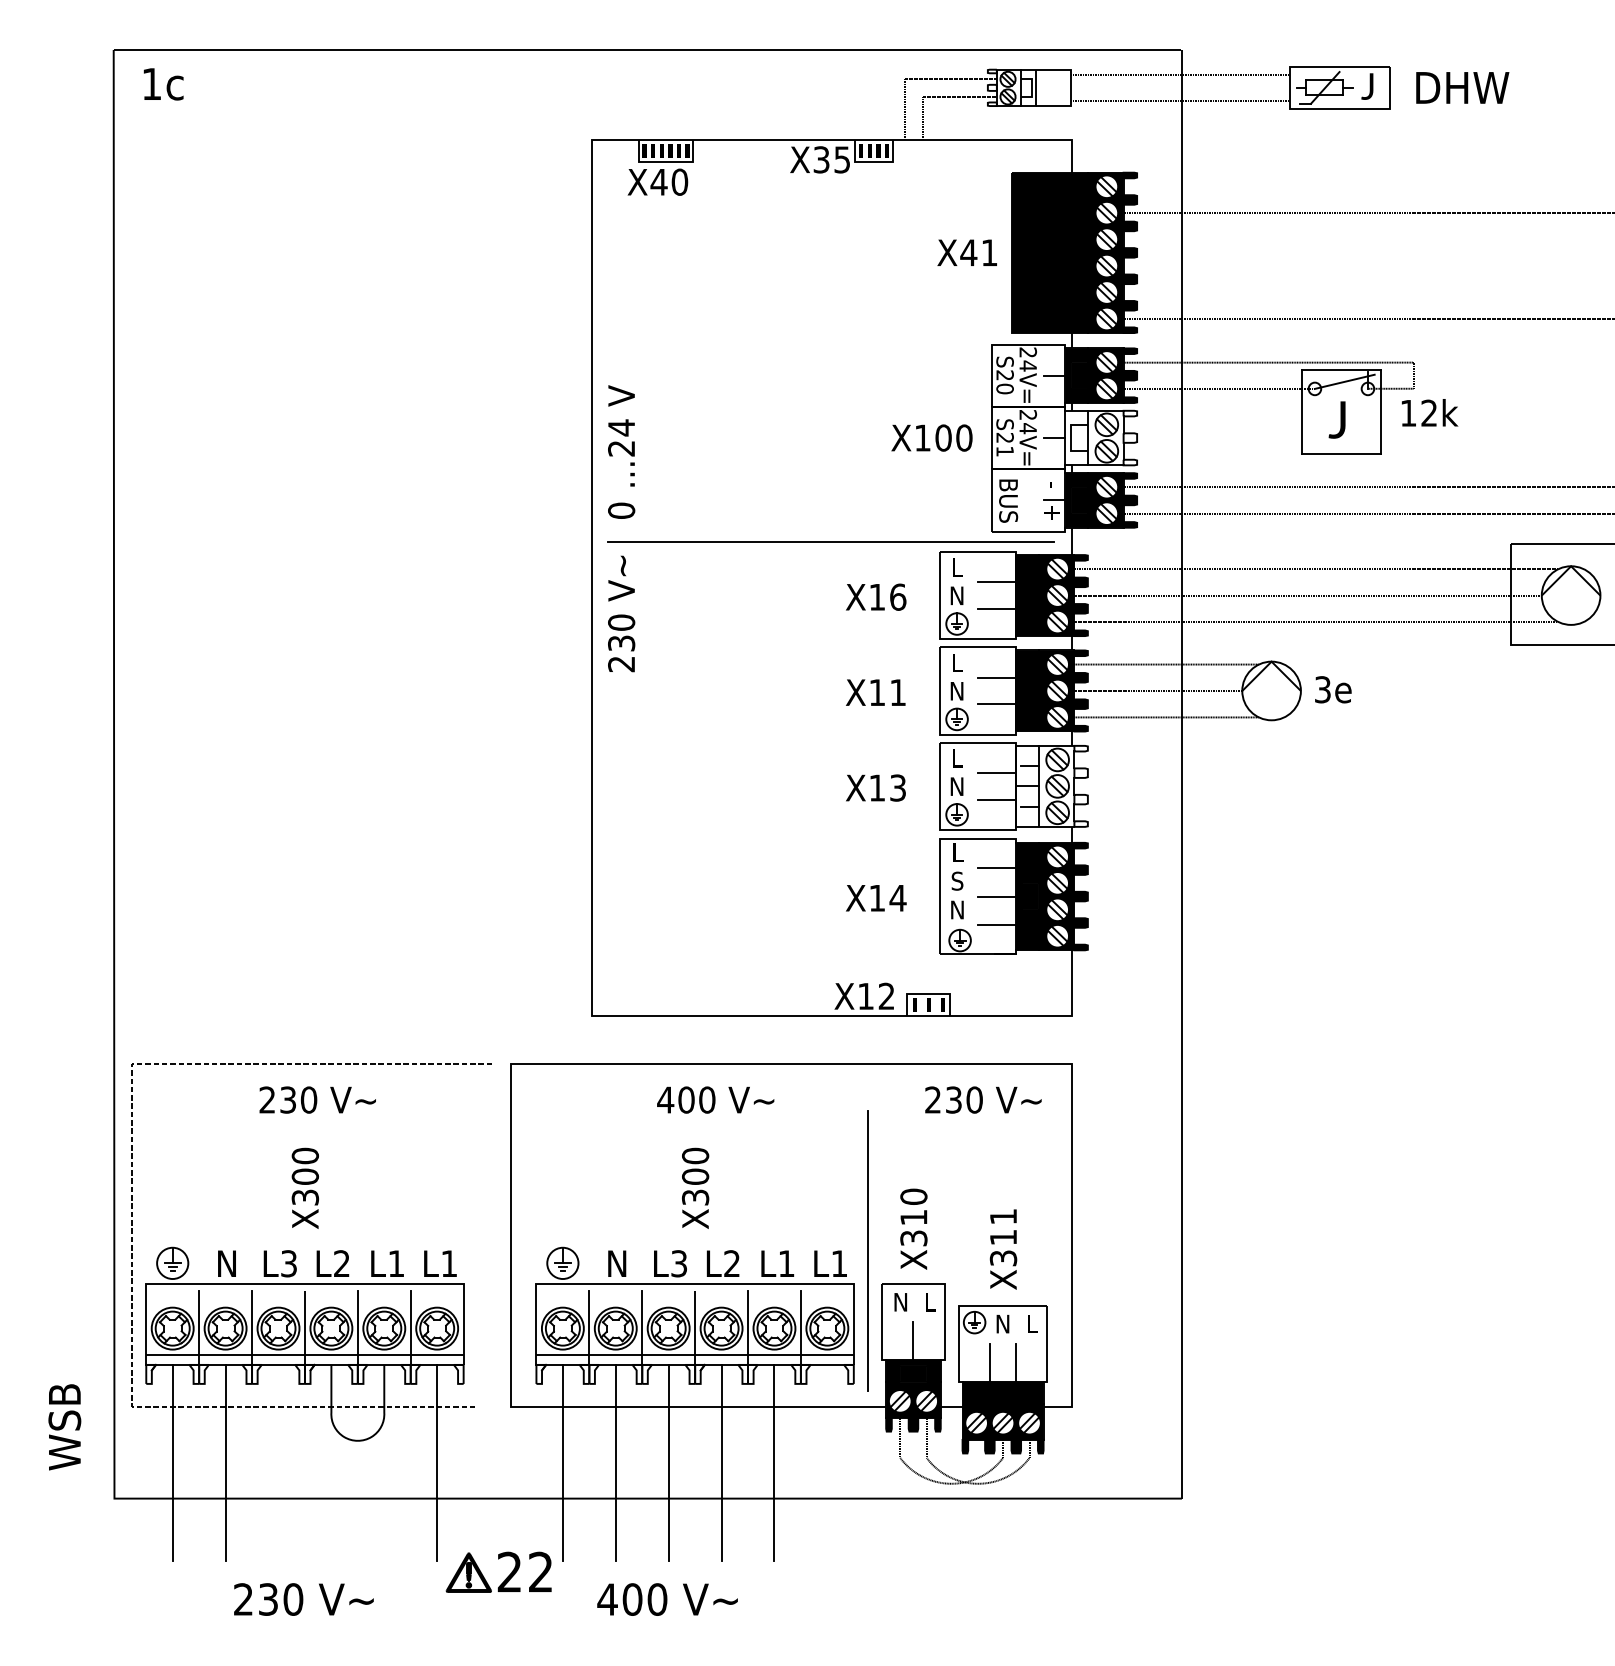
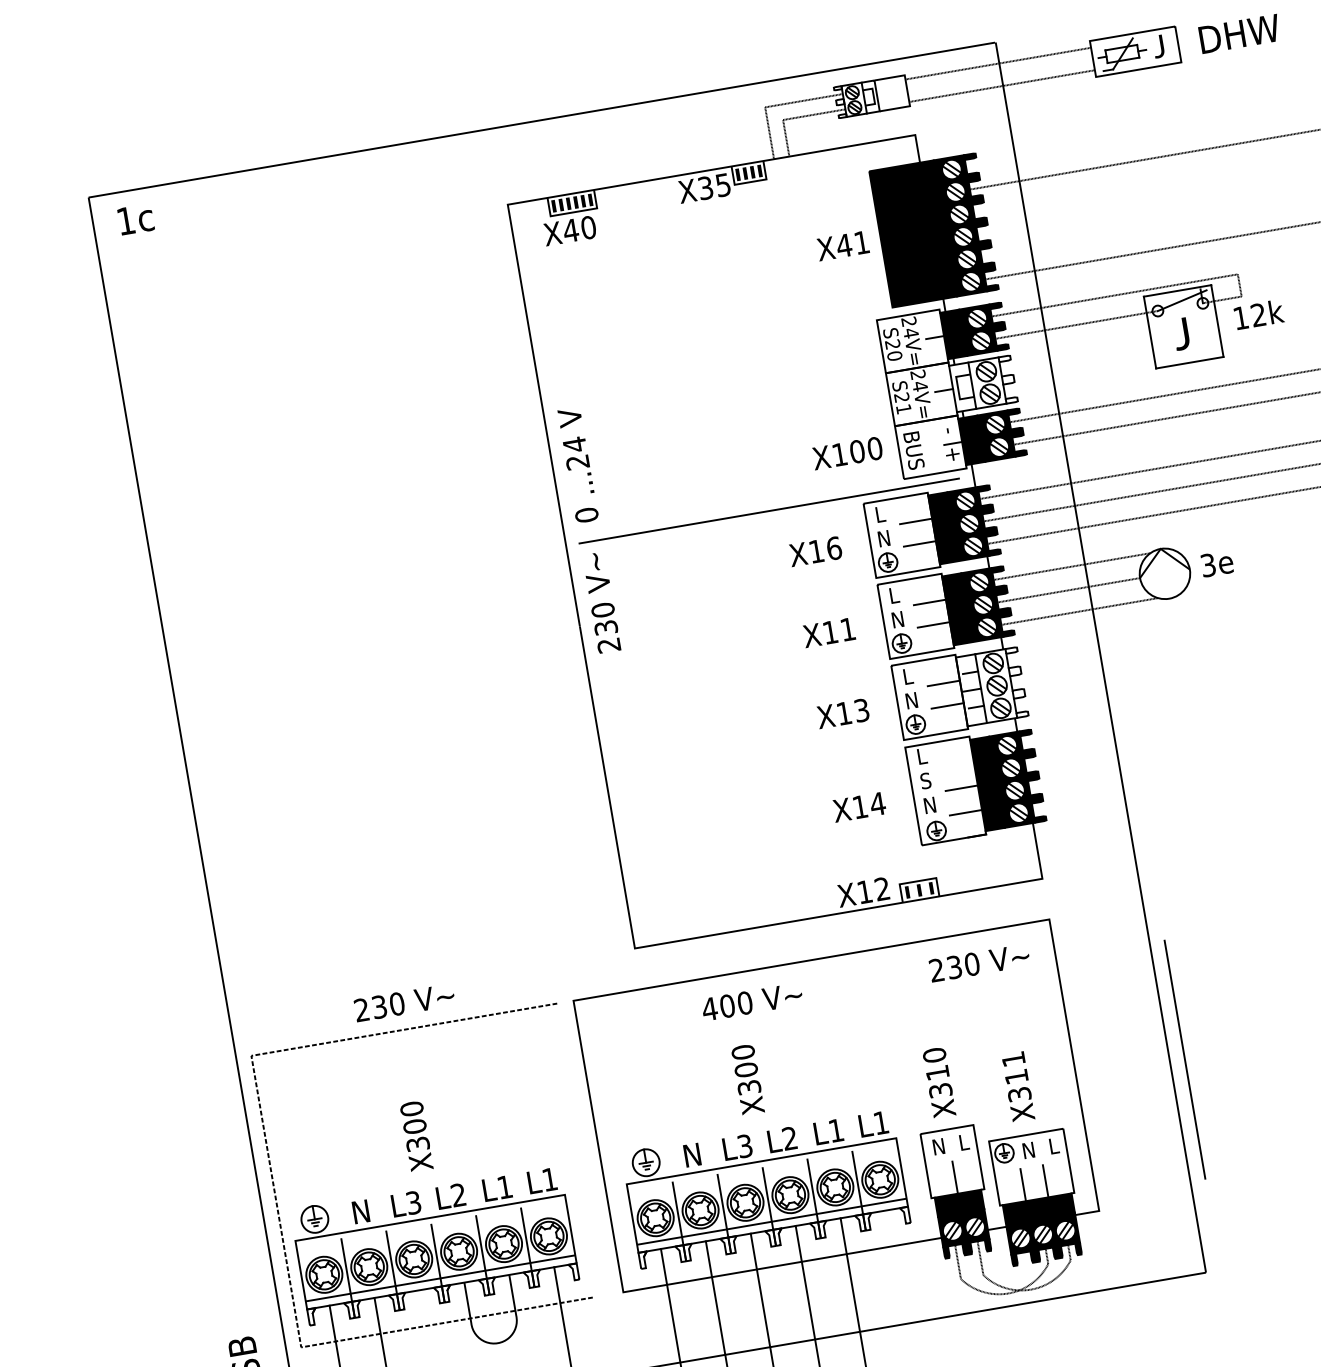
text: (931, 437) -> (847, 452), moved
line: (997, 867) -> (957, 763), removed
text: (317, 1099) -> (404, 1002), moved
line: (867, 1250) -> (1184, 1059), moved

